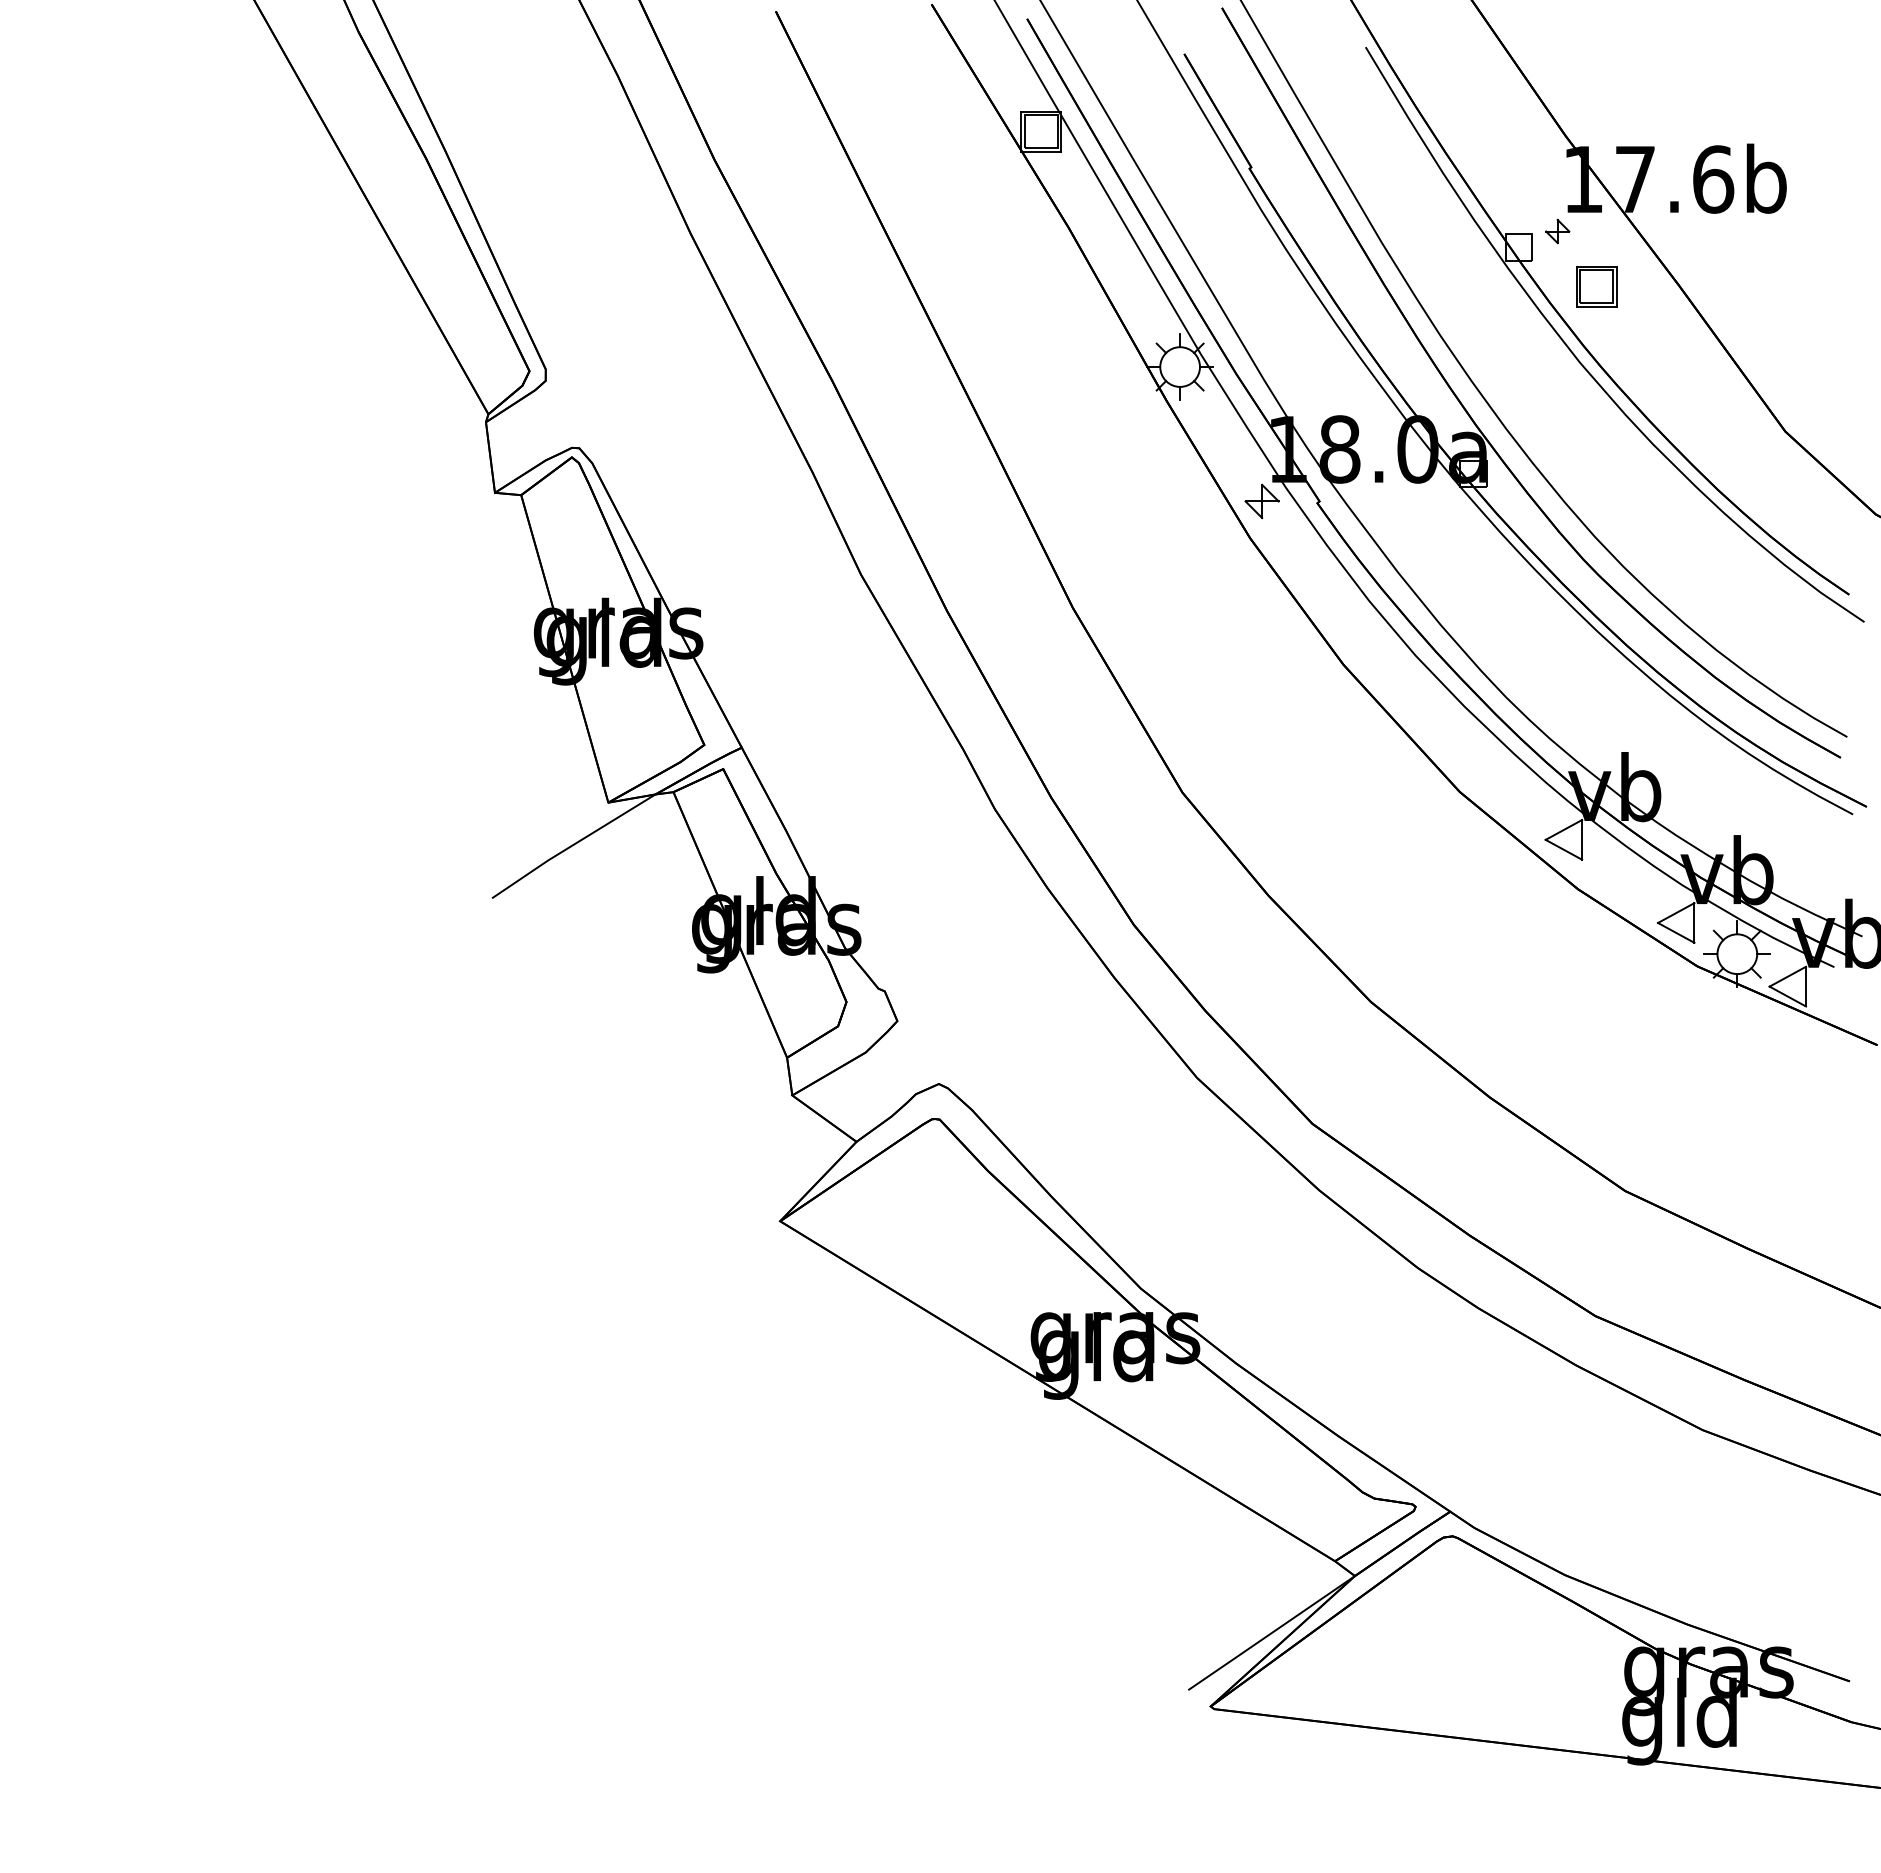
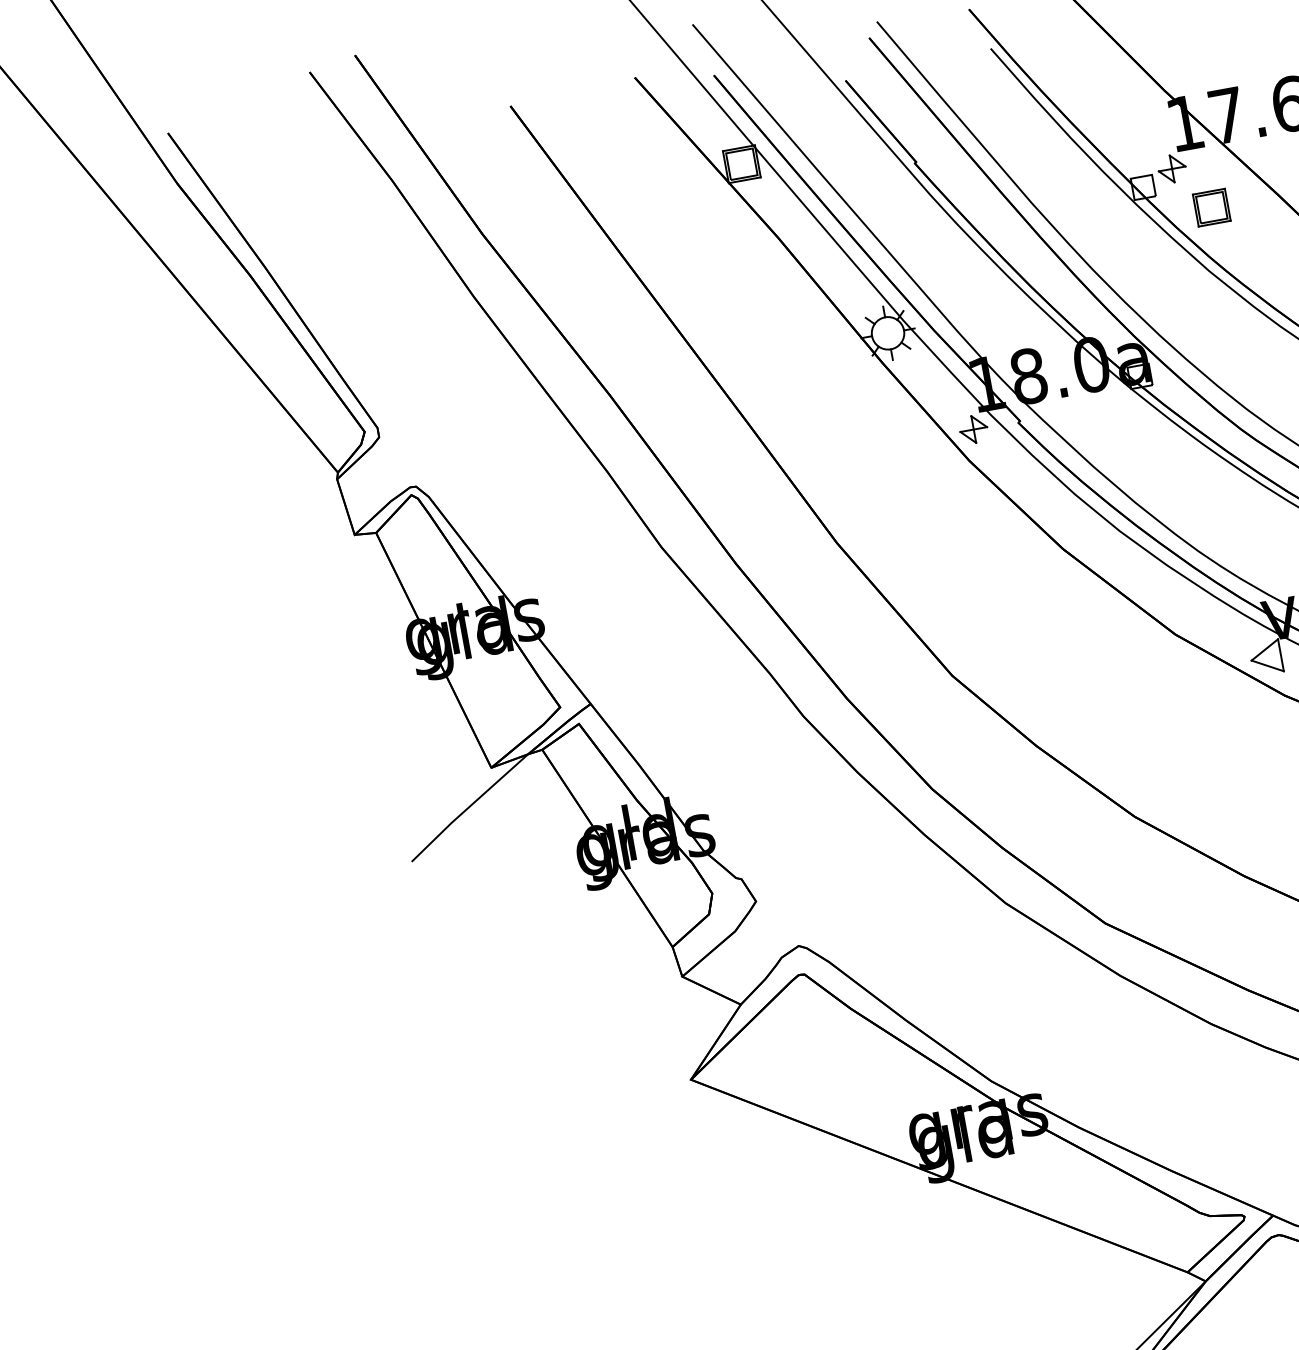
part: (1557, 231) -> (1172, 168), size x1.43

